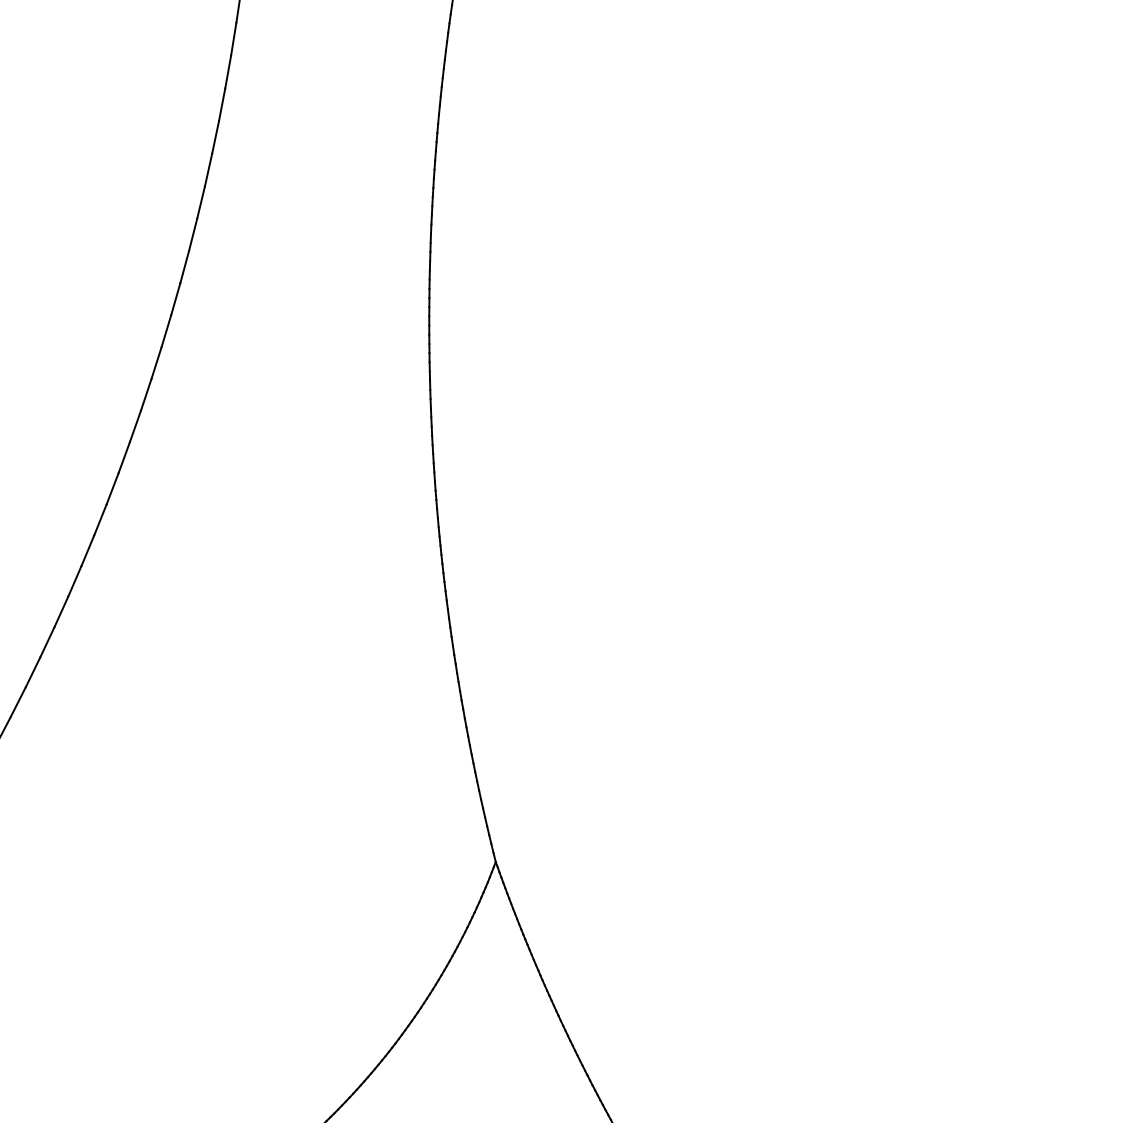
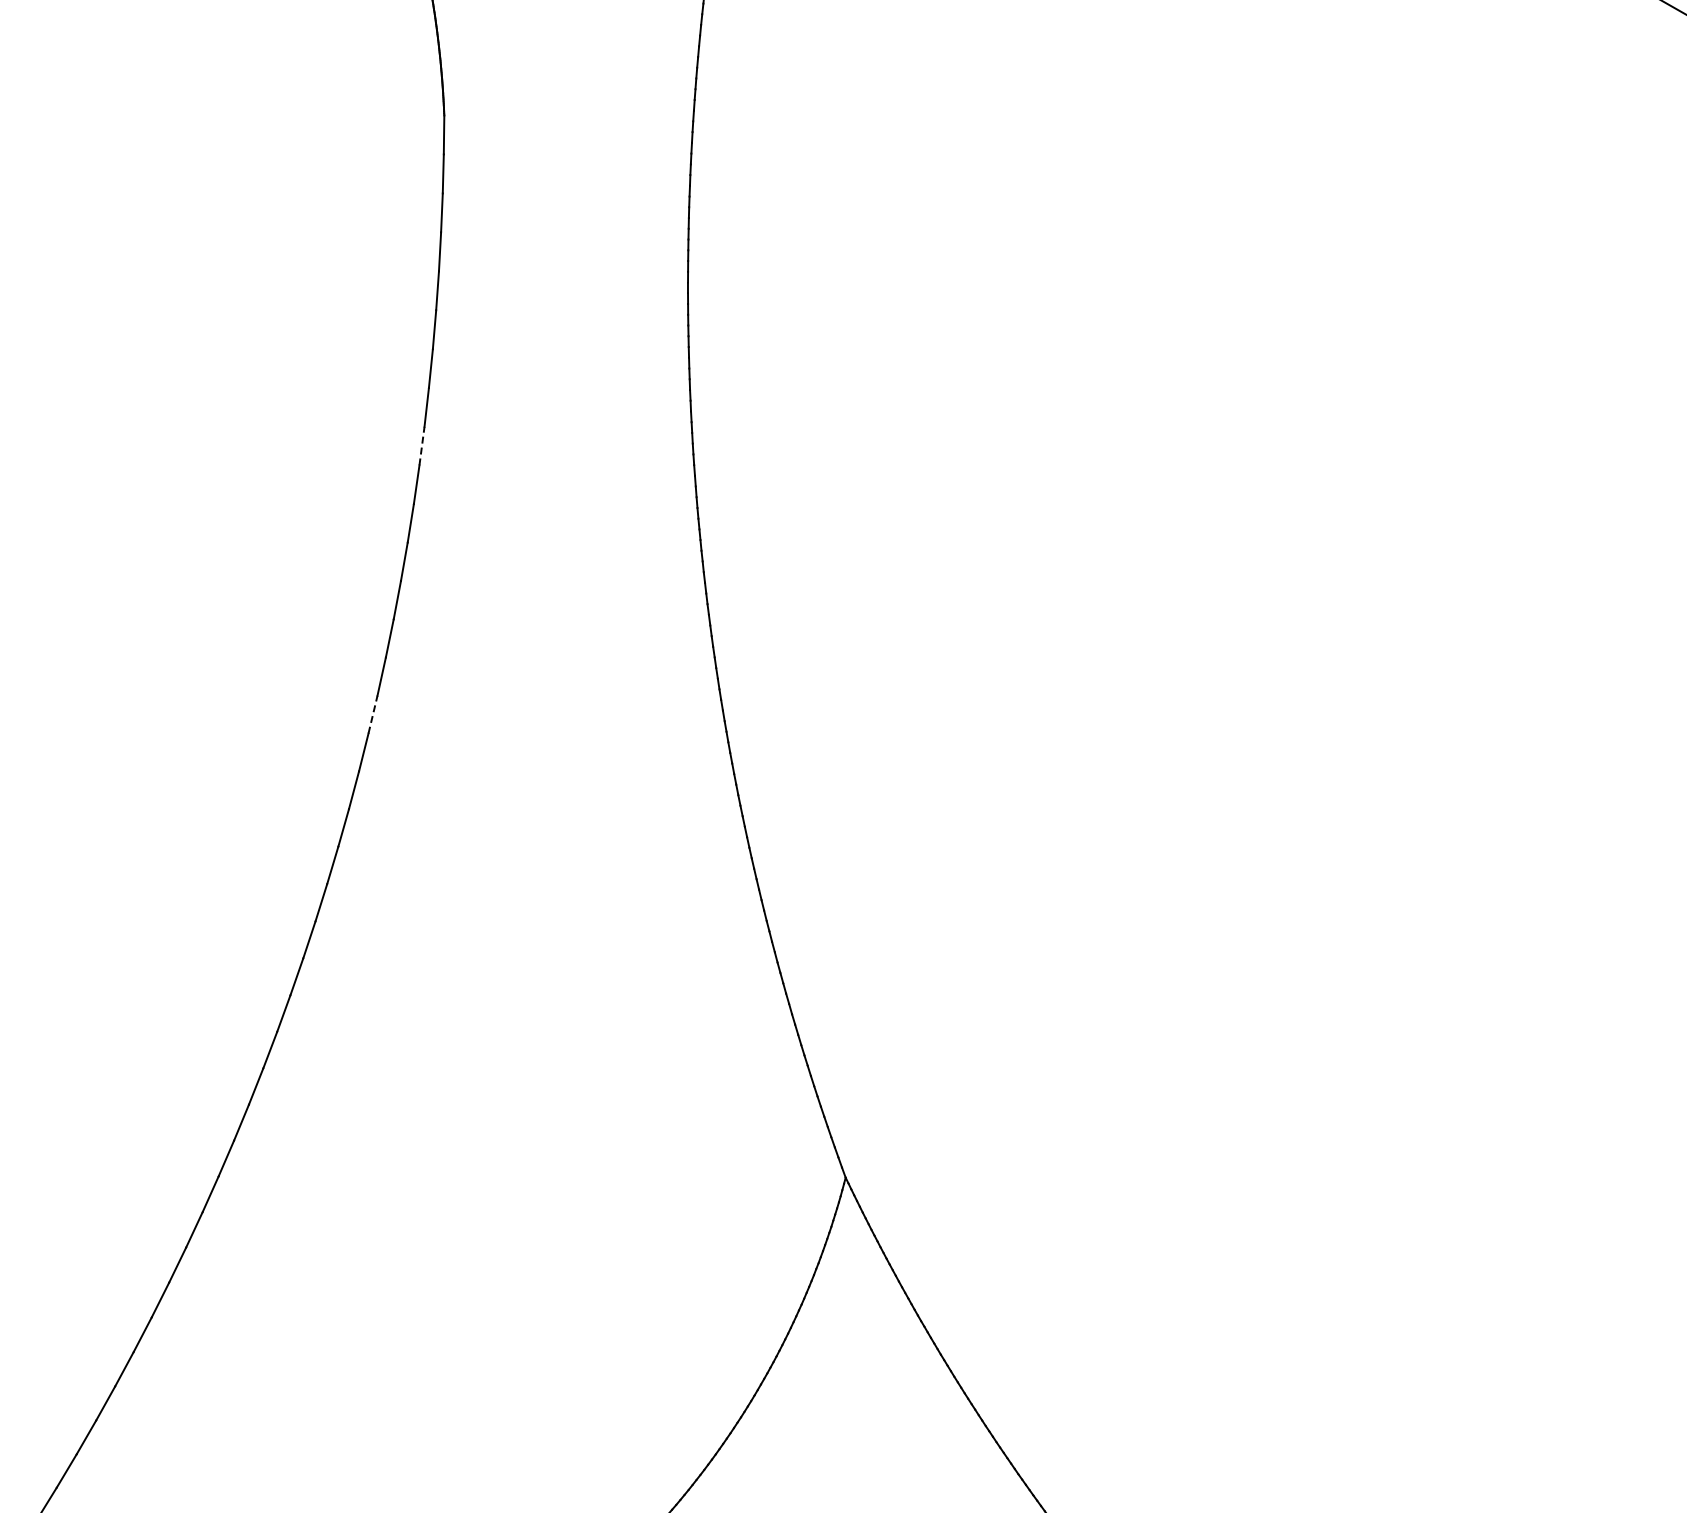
line: (201, 202) -> (422, 445), solid -> dashed
line: (135, 426) -> (373, 714), solid -> dashed

